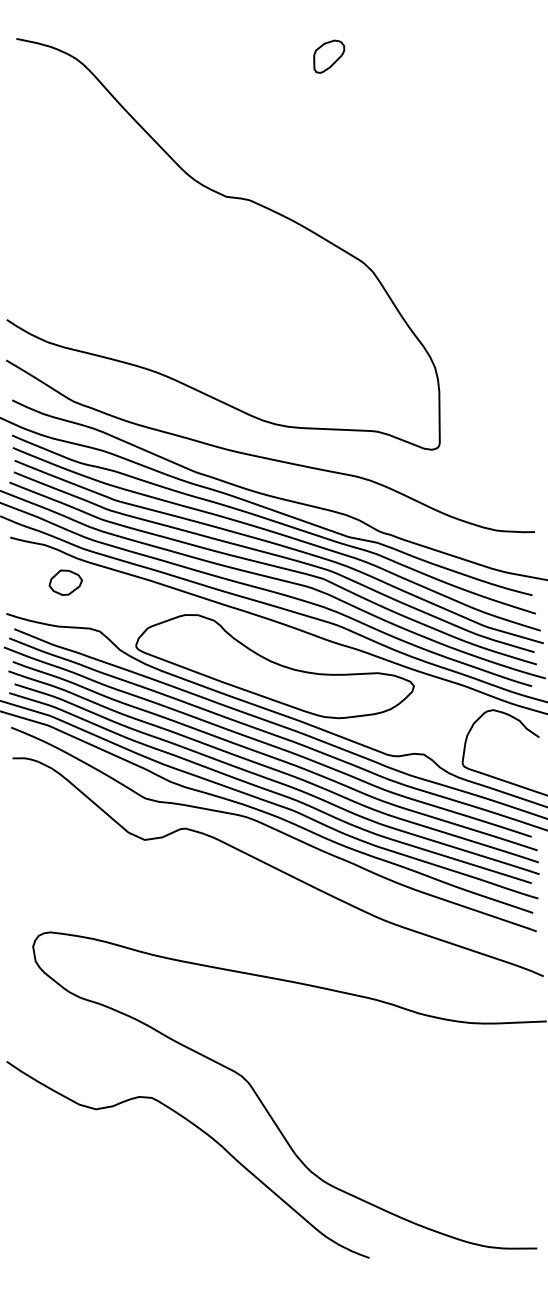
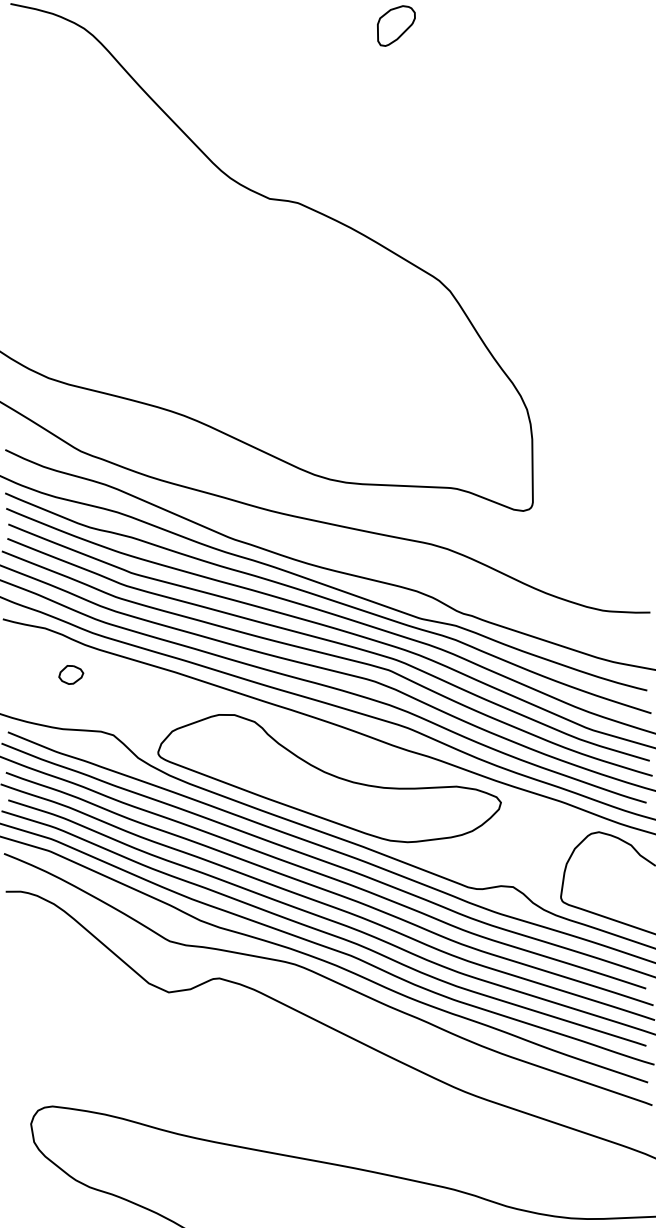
part: (65, 582) -> (71, 674), size x0.6

